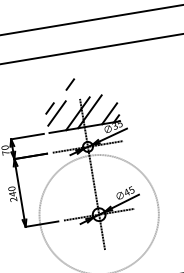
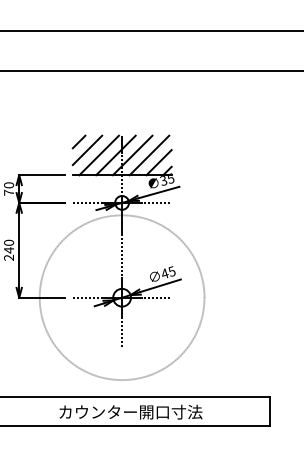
line: (69, 84) -> (111, 113), removed
line: (101, 109) -> (149, 155), added
line: (65, 115) -> (98, 155), added

